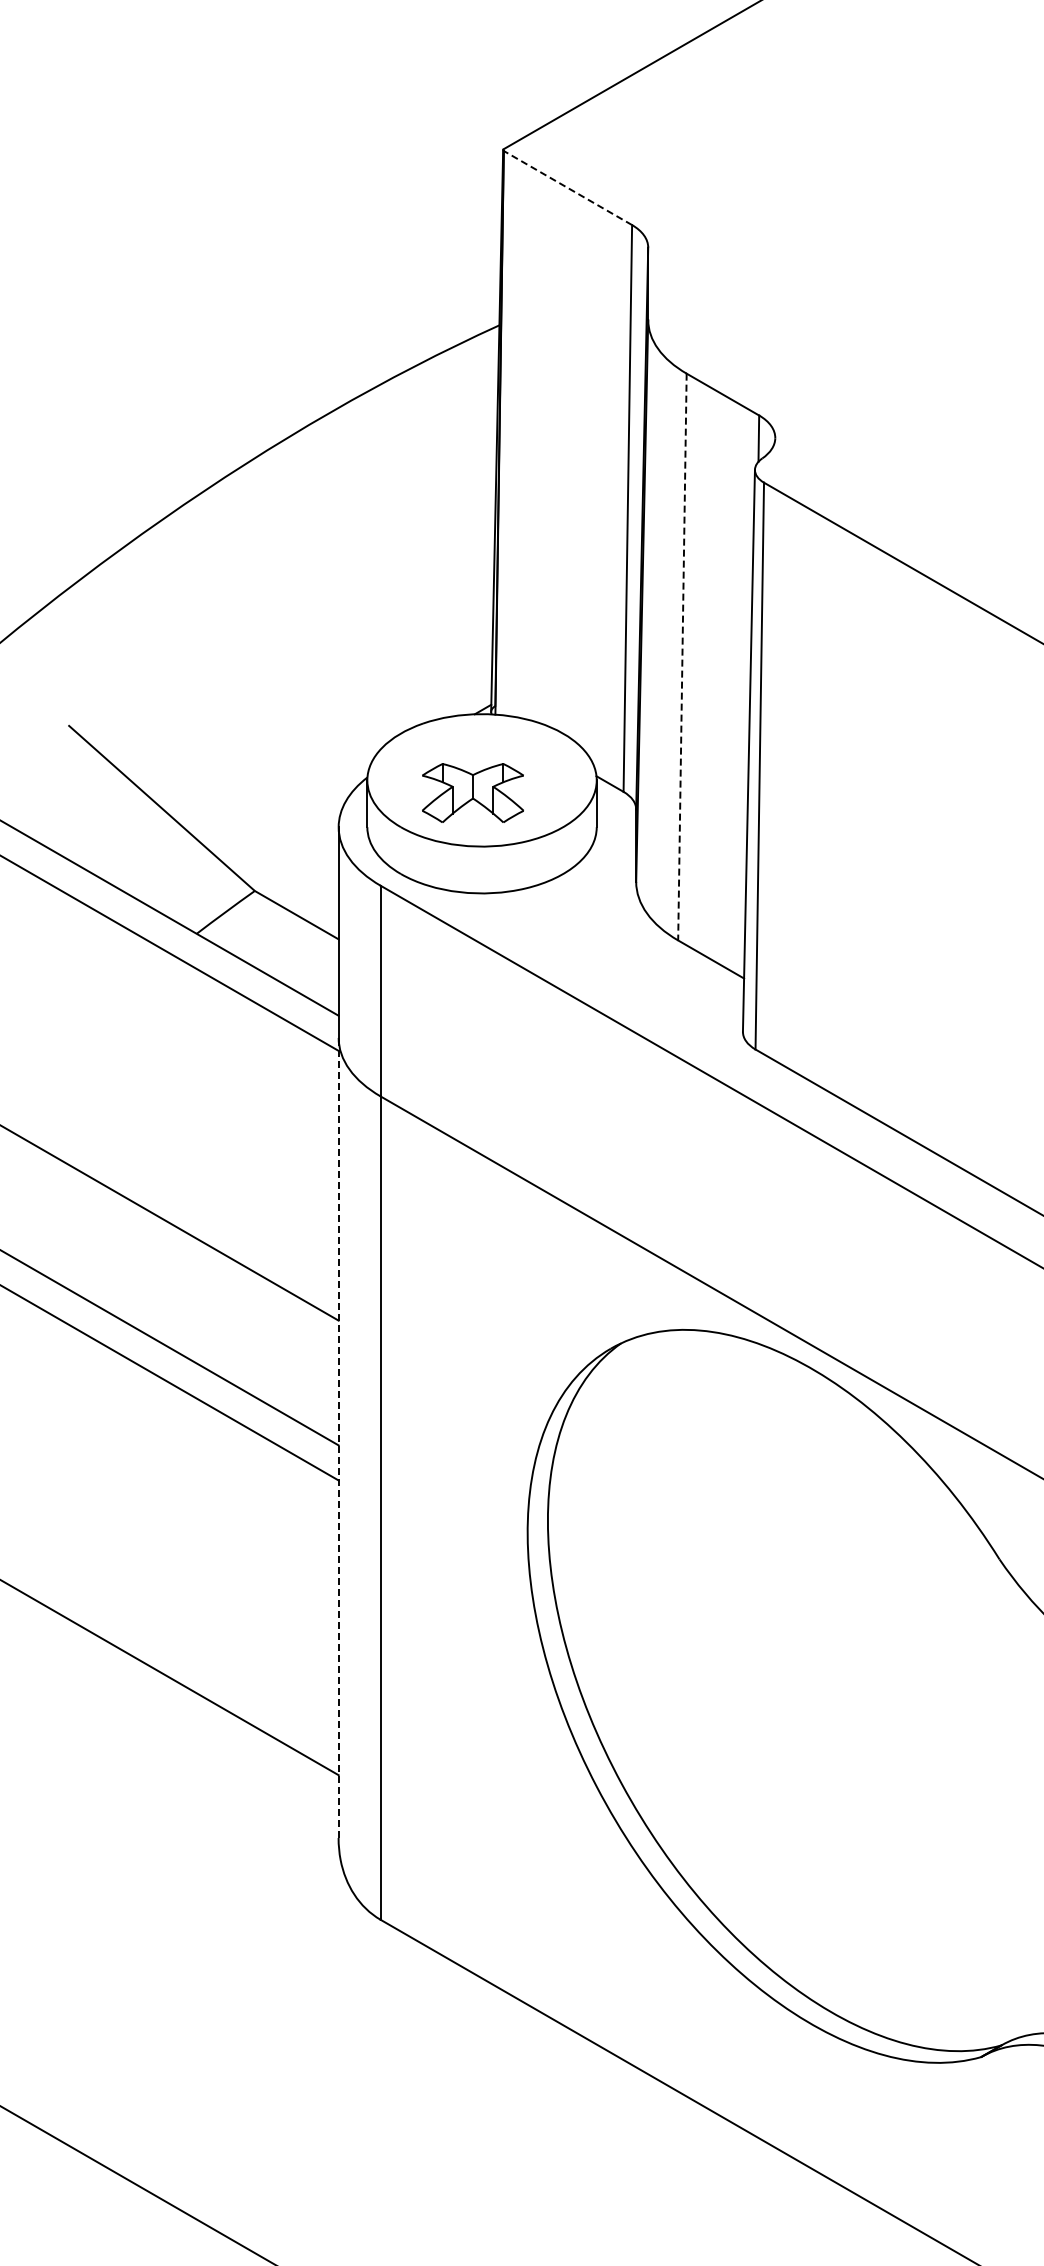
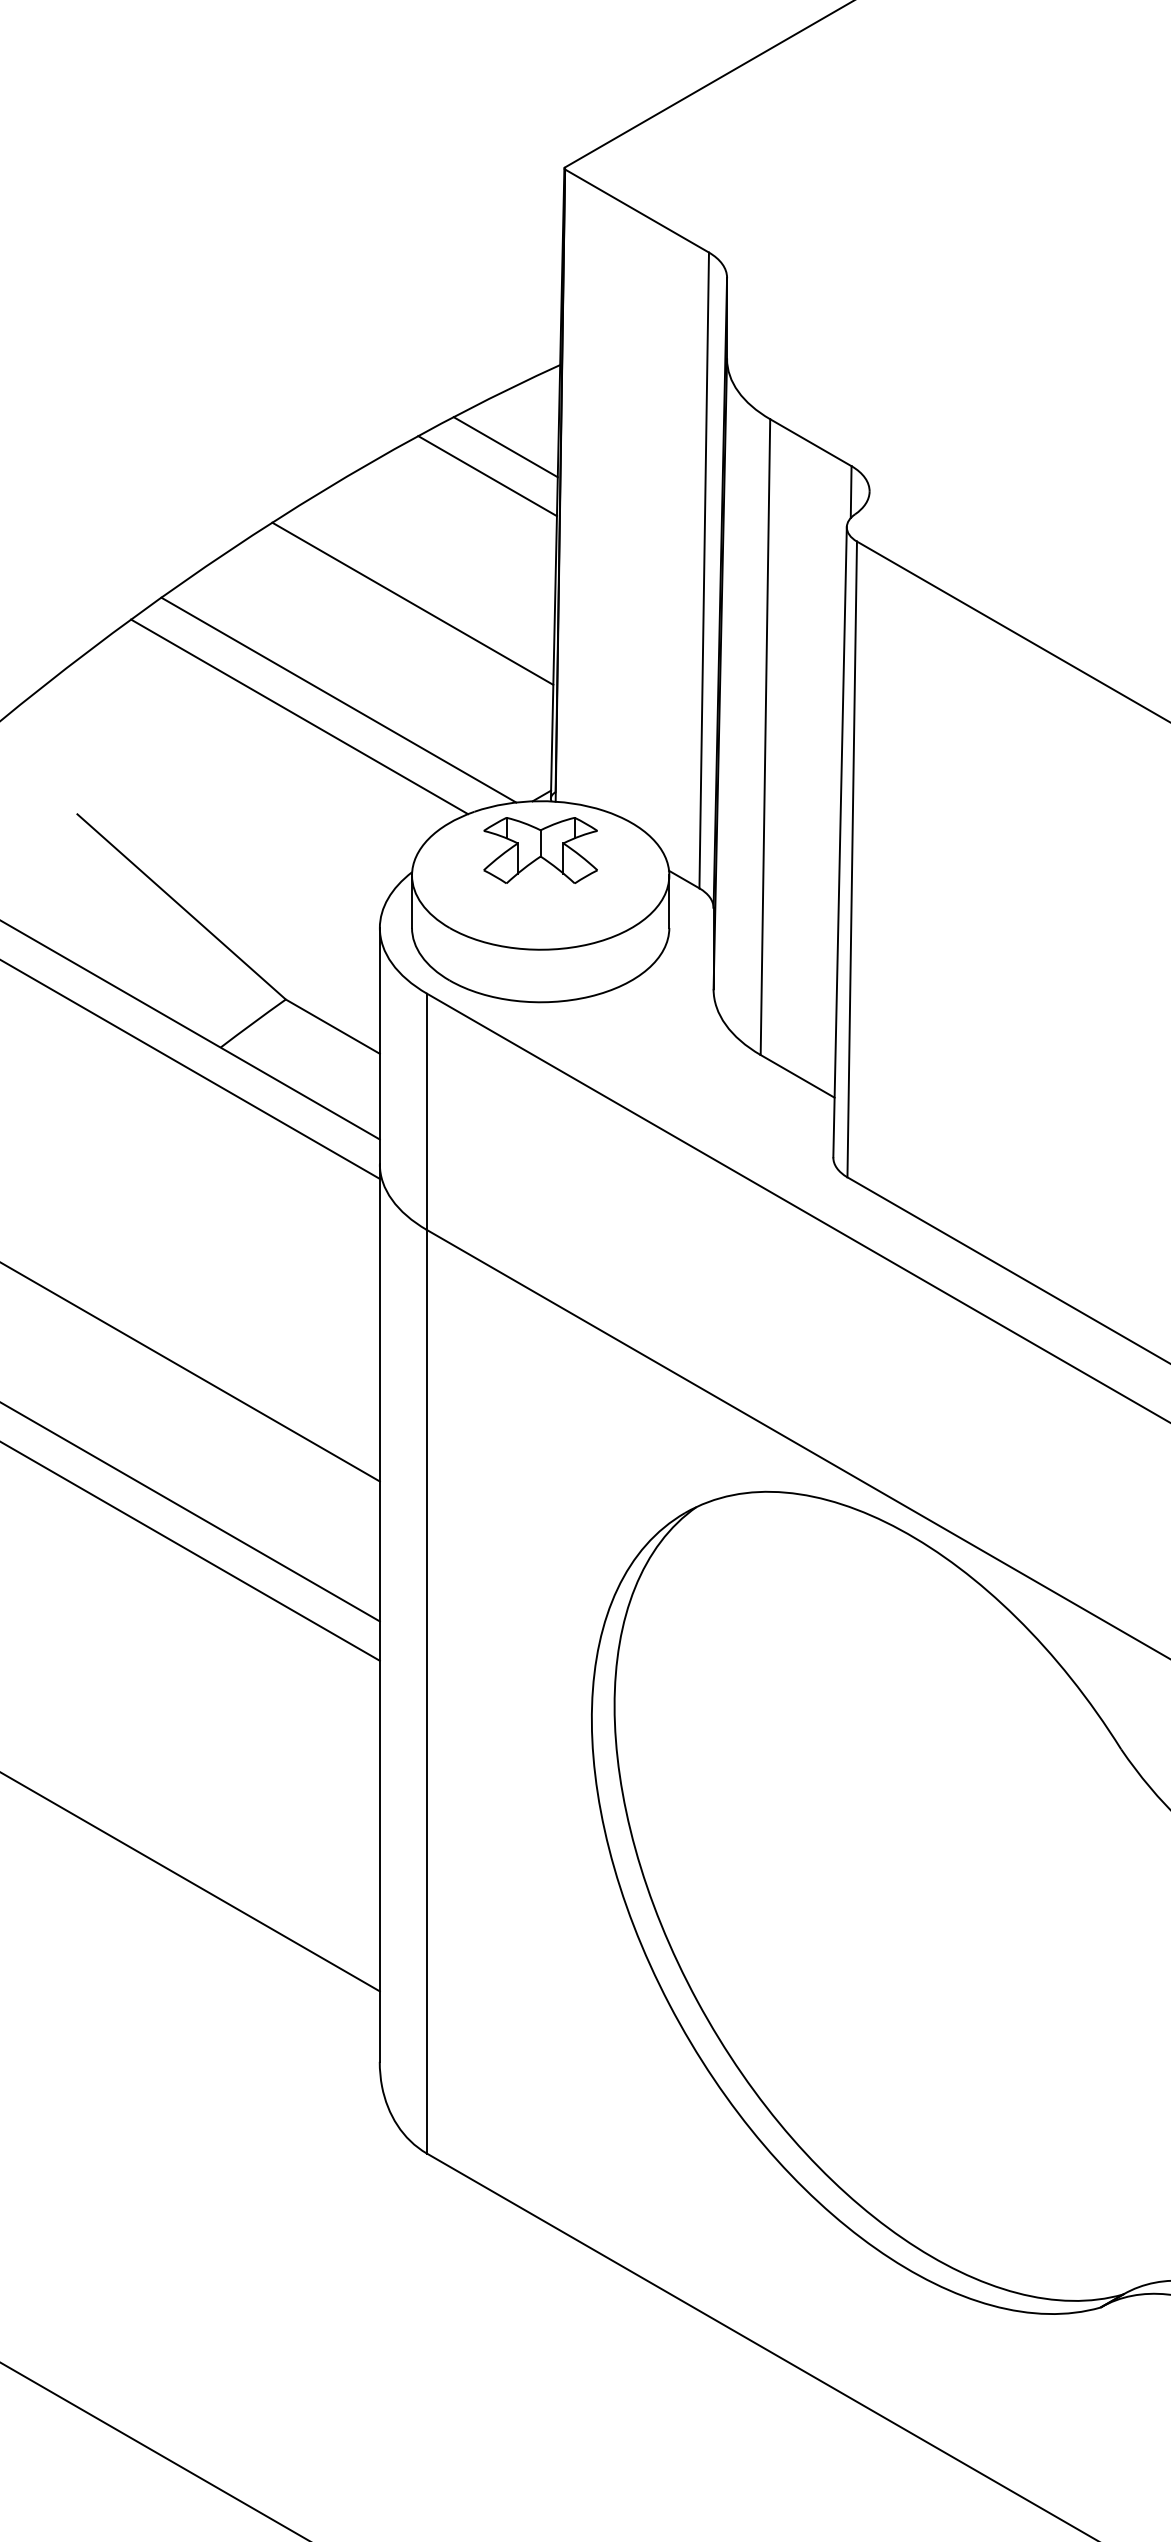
line: (567, 187) -> (636, 210), dashed -> solid
line: (450, 398) -> (505, 447), added
line: (434, 424) -> (487, 476), added
line: (367, 537) -> (412, 603), added
line: (301, 623) -> (338, 699), added
line: (266, 638) -> (298, 716), added
line: (682, 657) -> (765, 737), dashed -> solid
part: (472, 792) -> (540, 849), moved
line: (338, 1437) -> (379, 1612), dashed -> solid

